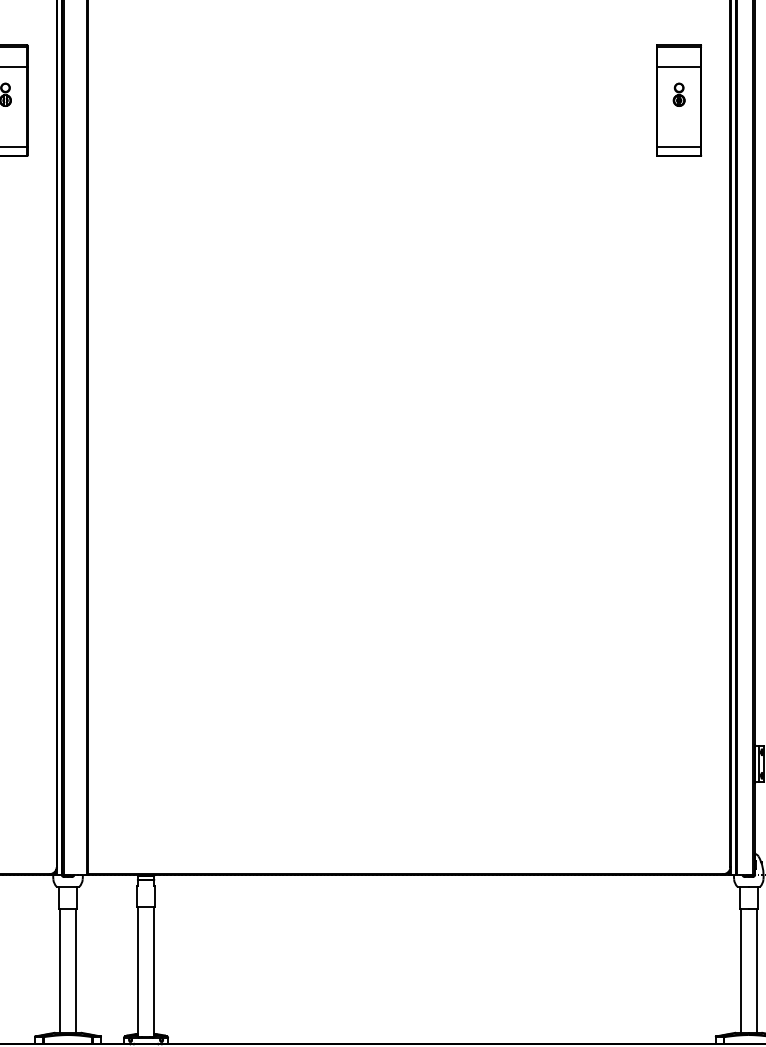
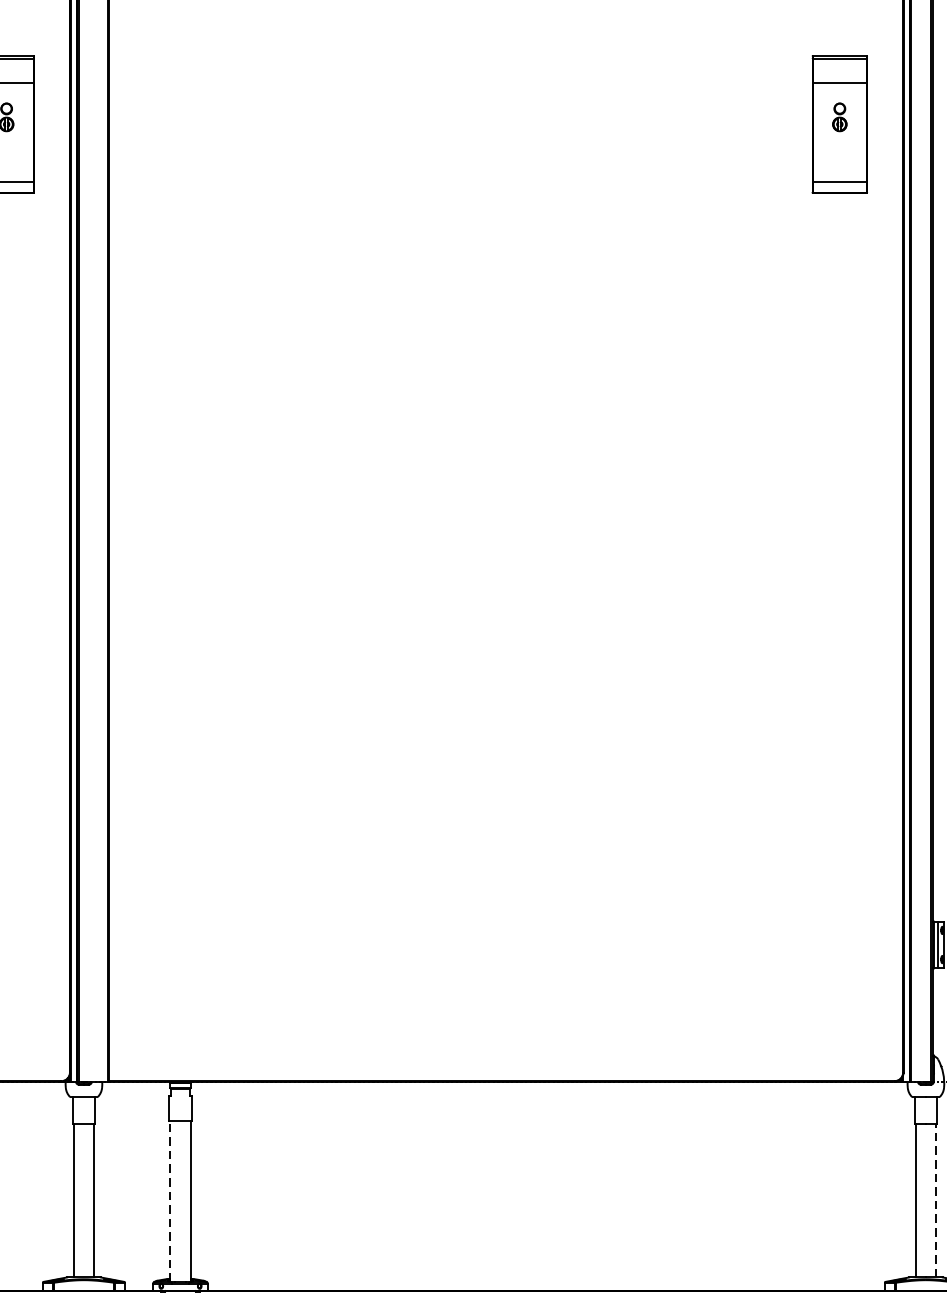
line: (756, 970) -> (935, 1200), solid -> dashed
line: (138, 971) -> (171, 1201), solid -> dashed

